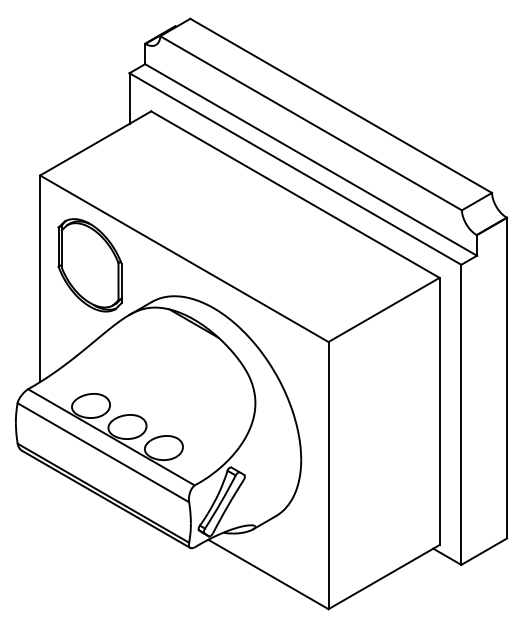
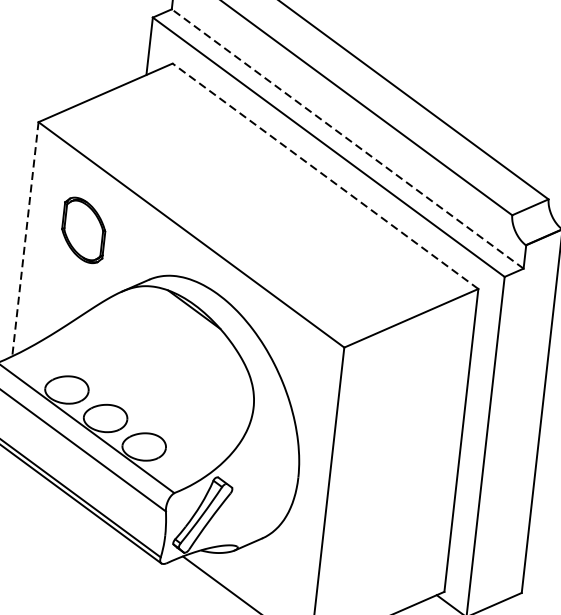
line: (311, 159) -> (348, 138), solid -> dashed
line: (295, 194) -> (325, 176), solid -> dashed
part: (89, 265) -> (83, 230), size x0.6
line: (40, 279) -> (25, 240), solid -> dashed

